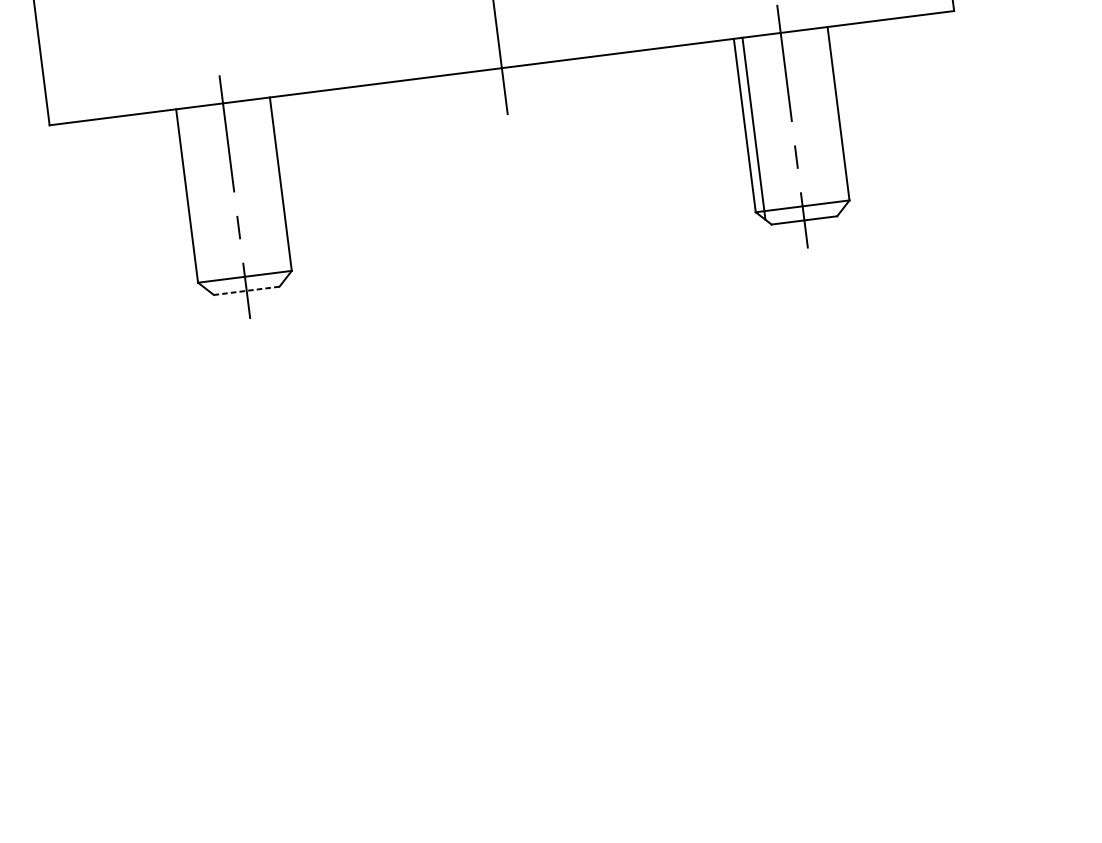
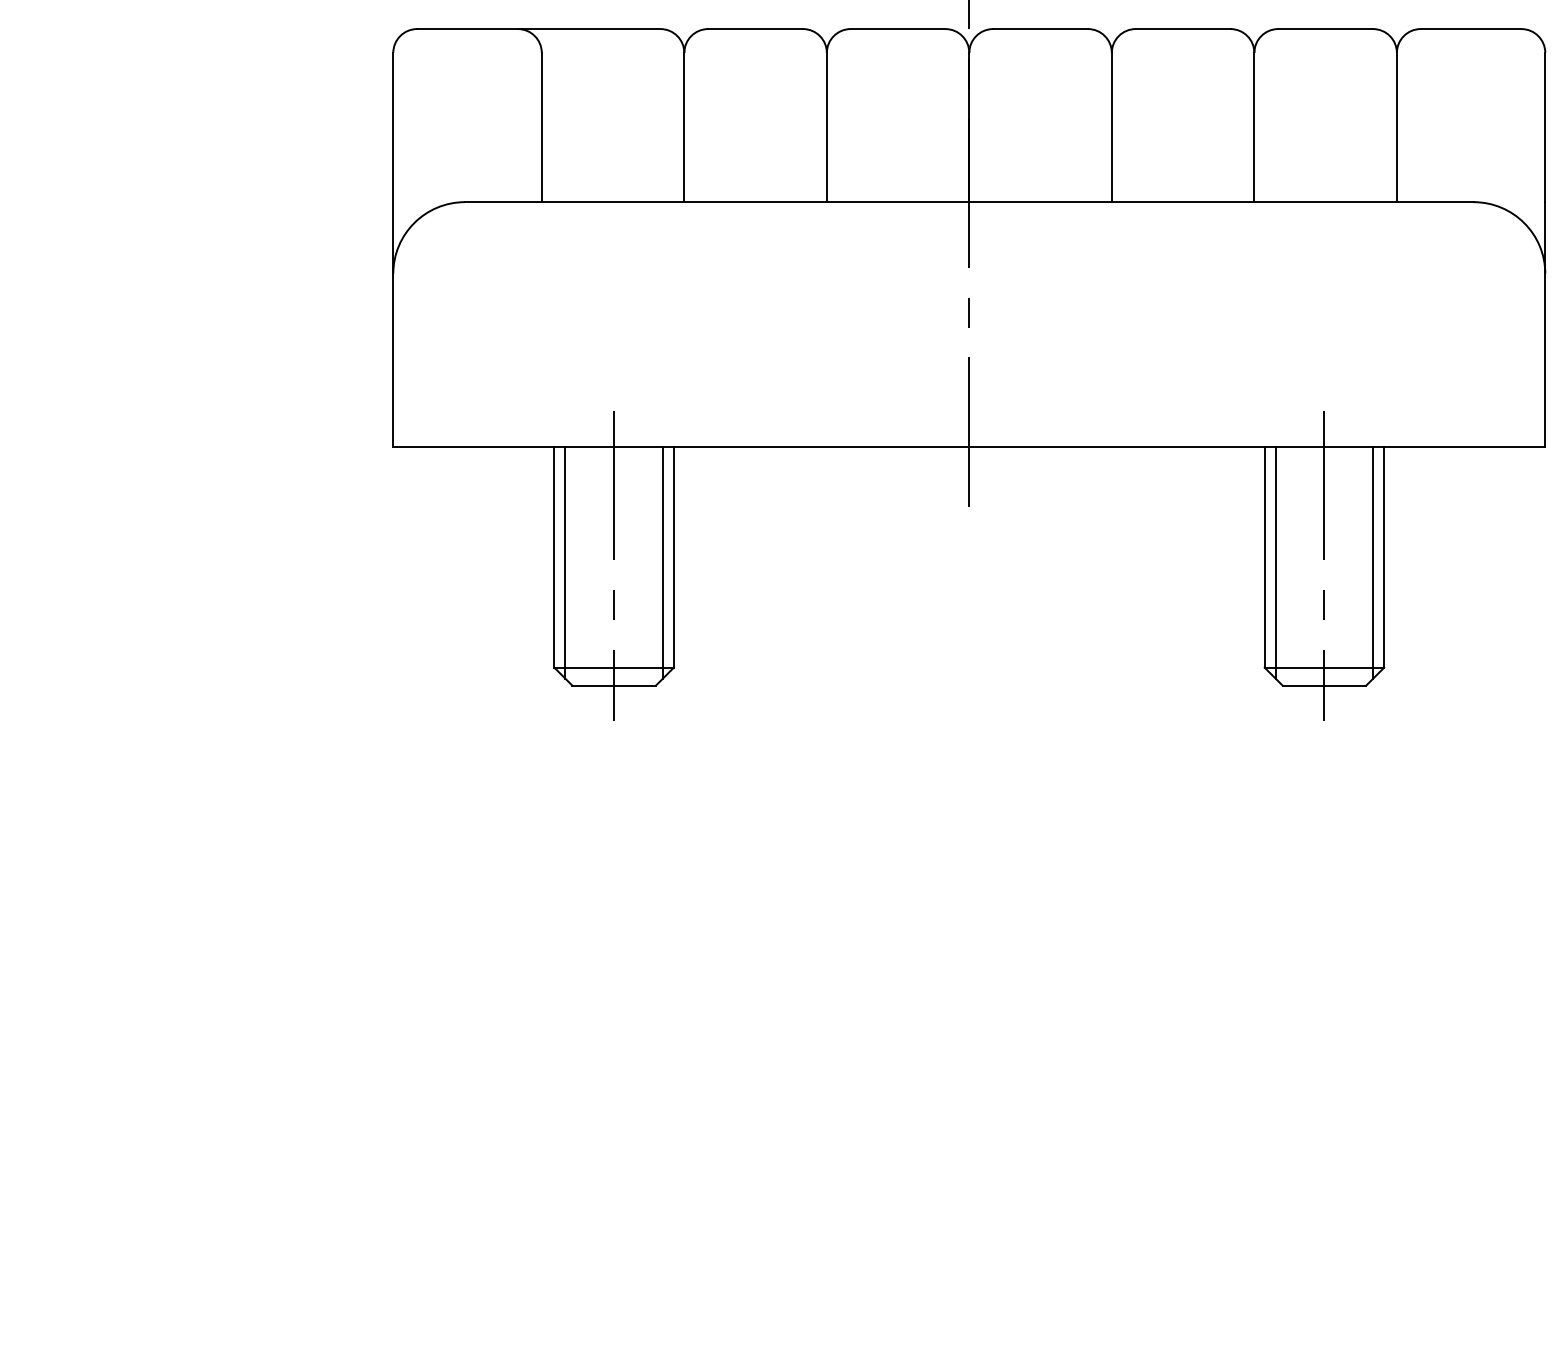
line: (830, 118) -> (1373, 562), added
line: (272, 189) -> (662, 562), added
line: (196, 199) -> (565, 562), added
line: (246, 290) -> (614, 685), dashed -> solid

